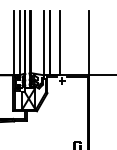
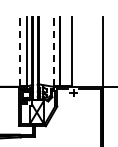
line: (13, 43) -> (20, 51), solid -> dashed
line: (44, 43) -> (54, 51), solid -> dashed

